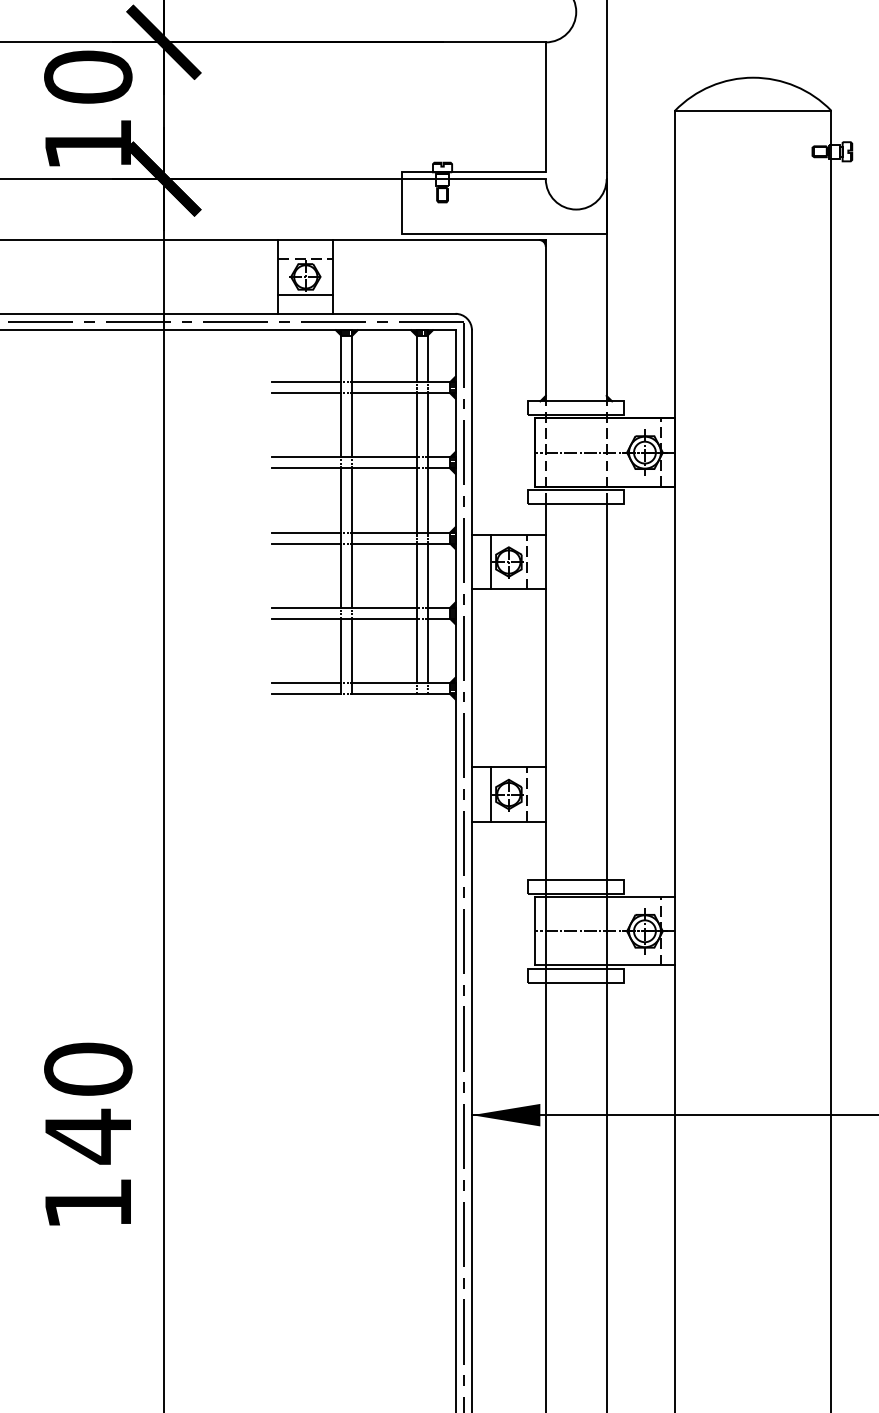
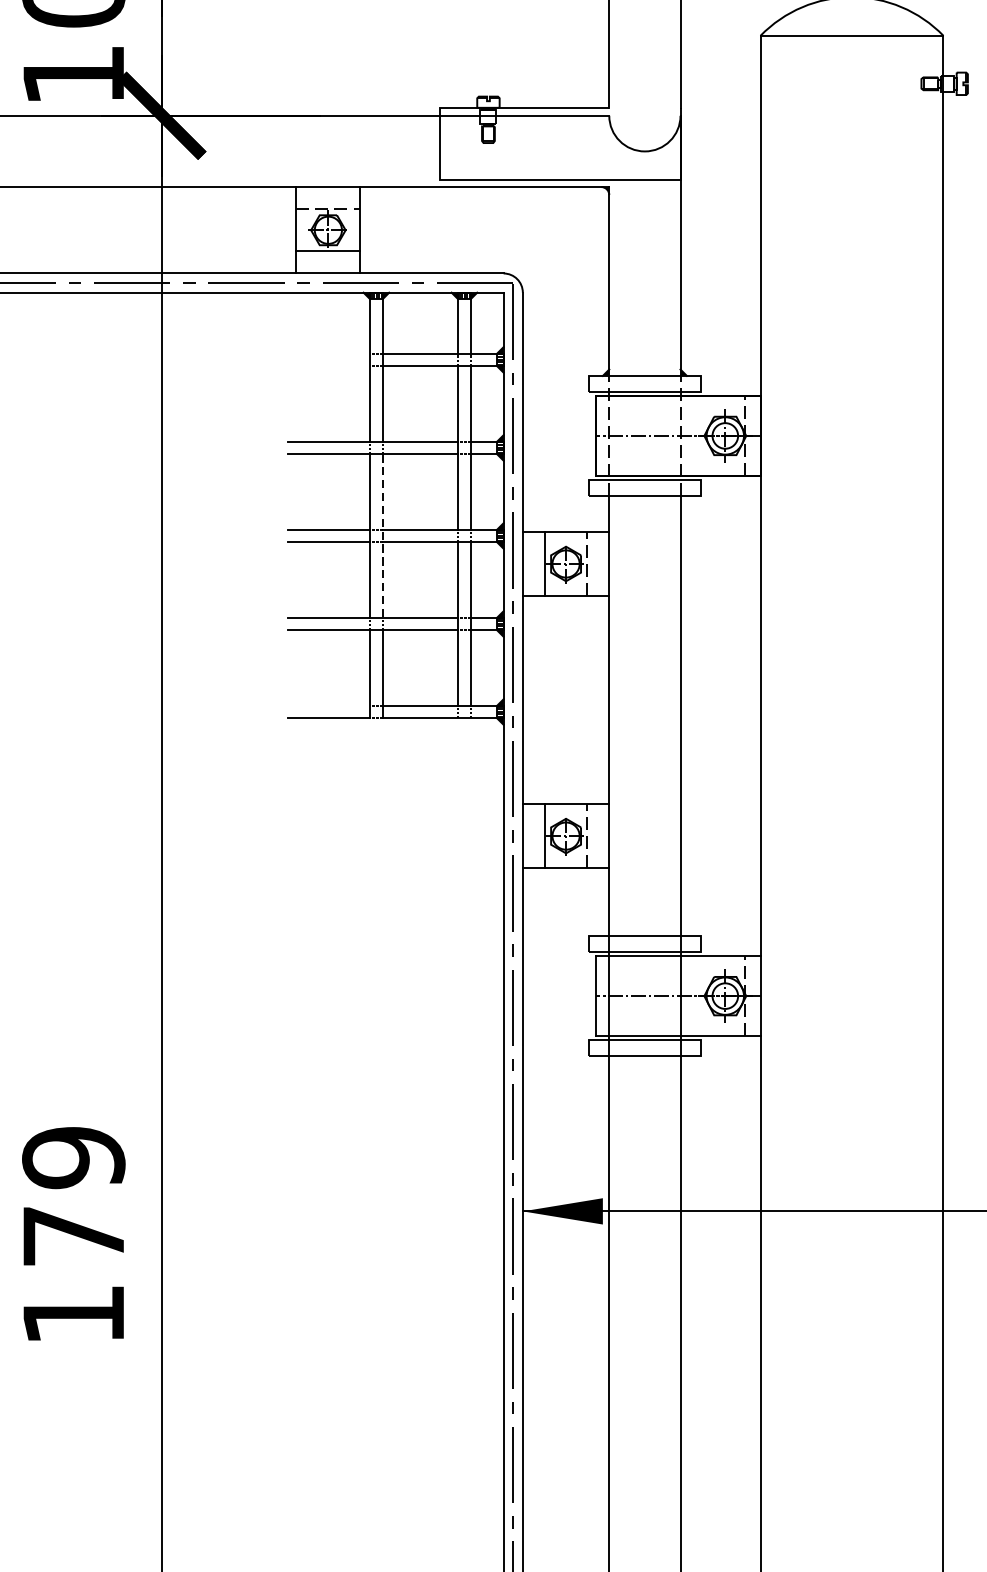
line: (306, 382) -> (329, 353), removed
line: (306, 393) -> (329, 366), removed
line: (352, 538) -> (383, 536), solid -> dashed
line: (306, 683) -> (329, 706), removed
text: (88, 1103) -> (74, 1197), 140 -> 179

